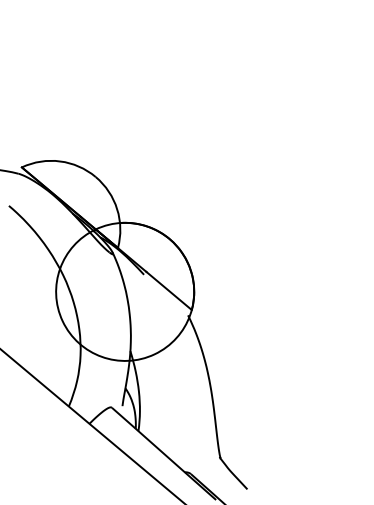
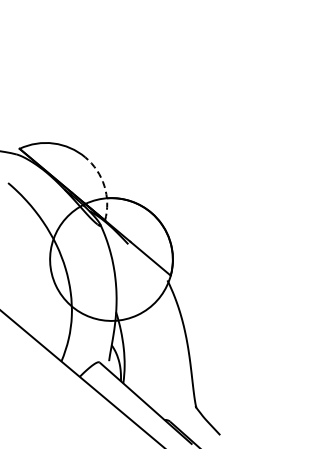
arc: (117, 209) -> (104, 186), solid -> dashed

